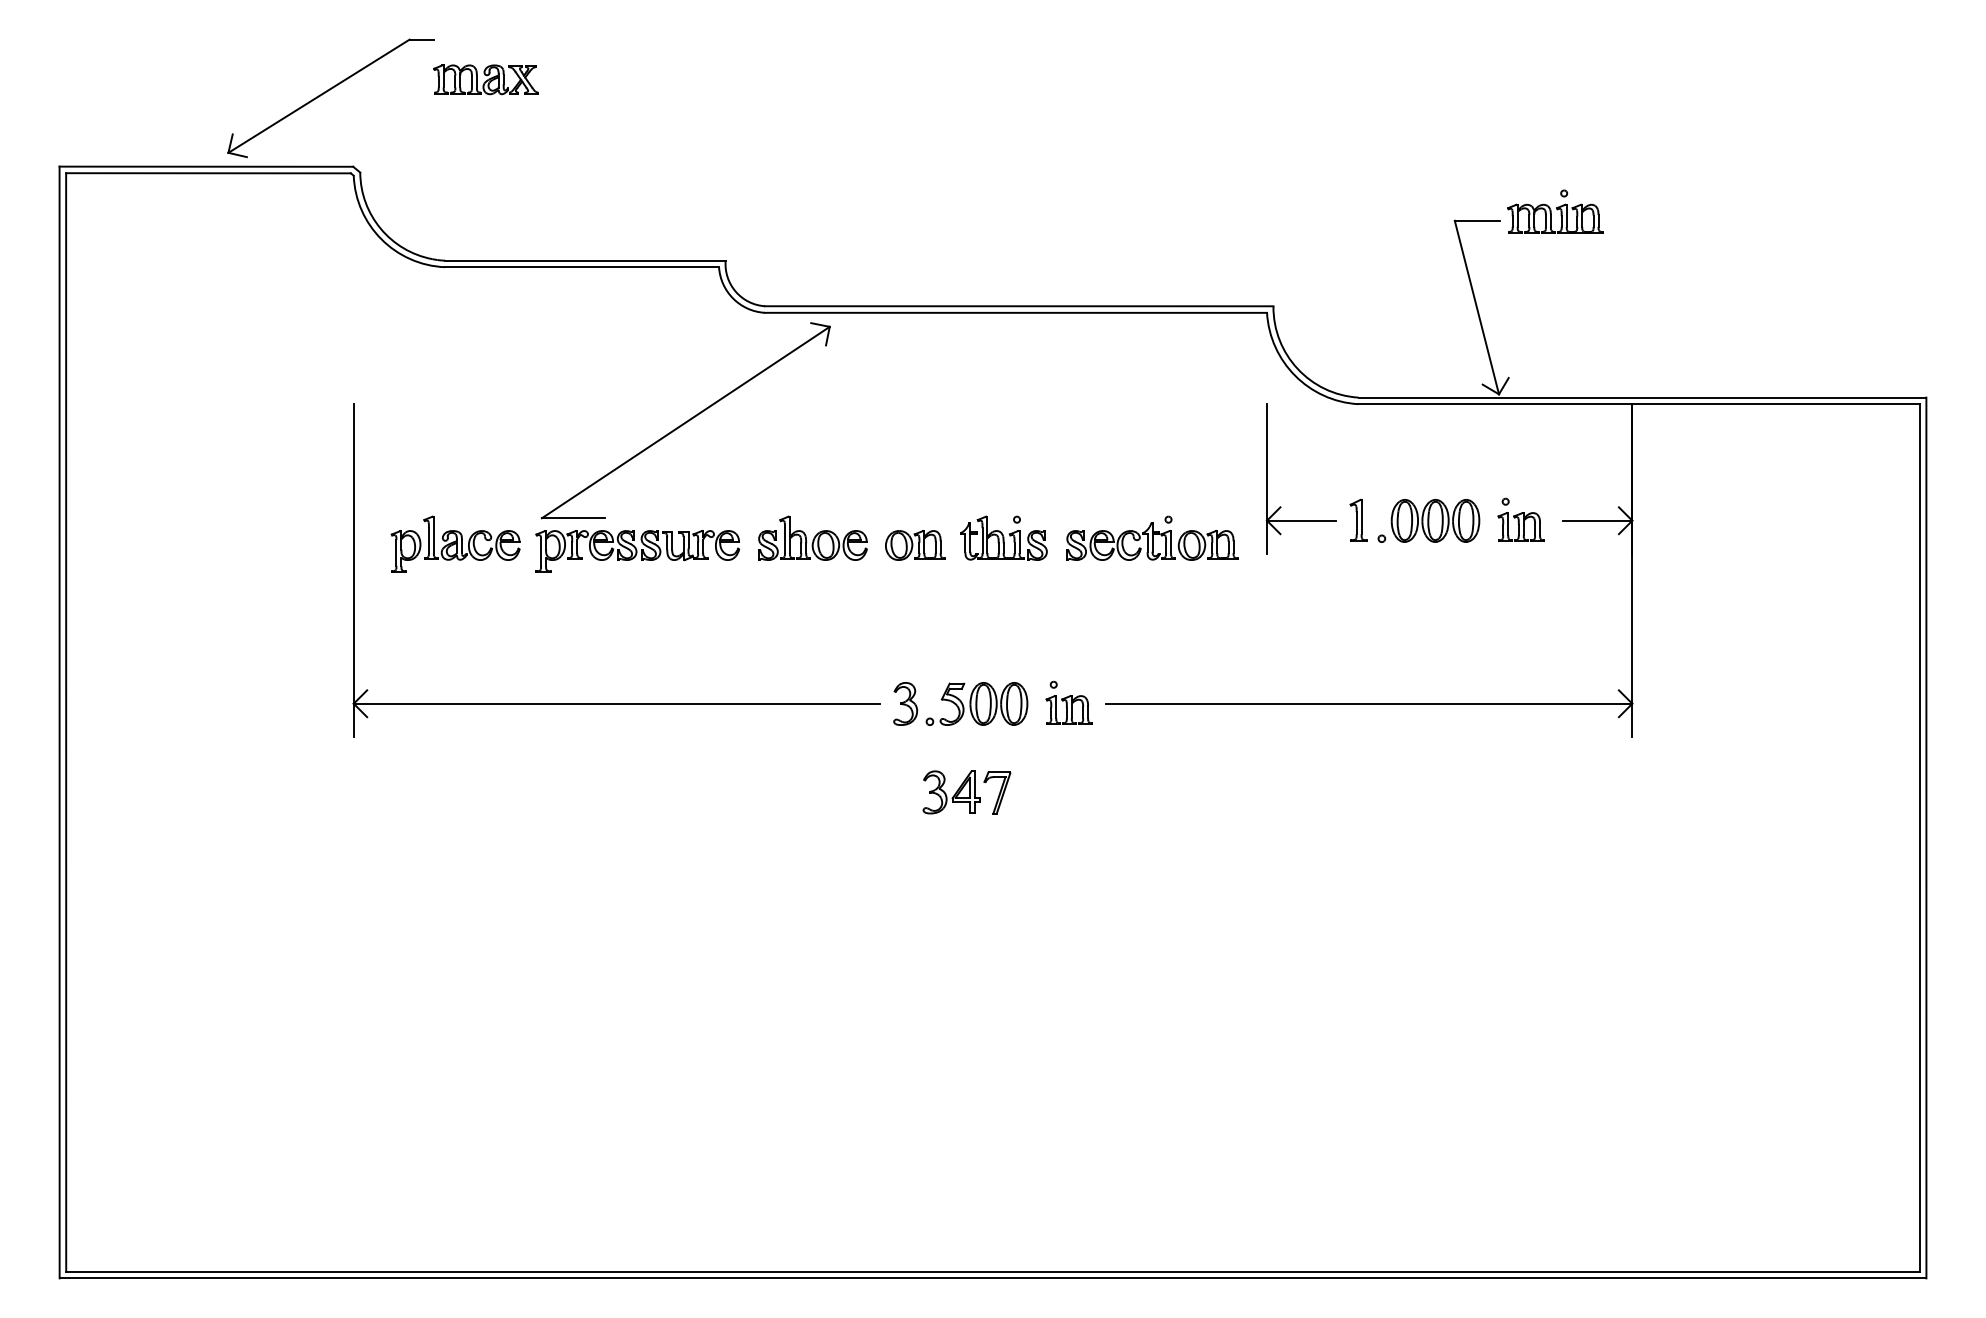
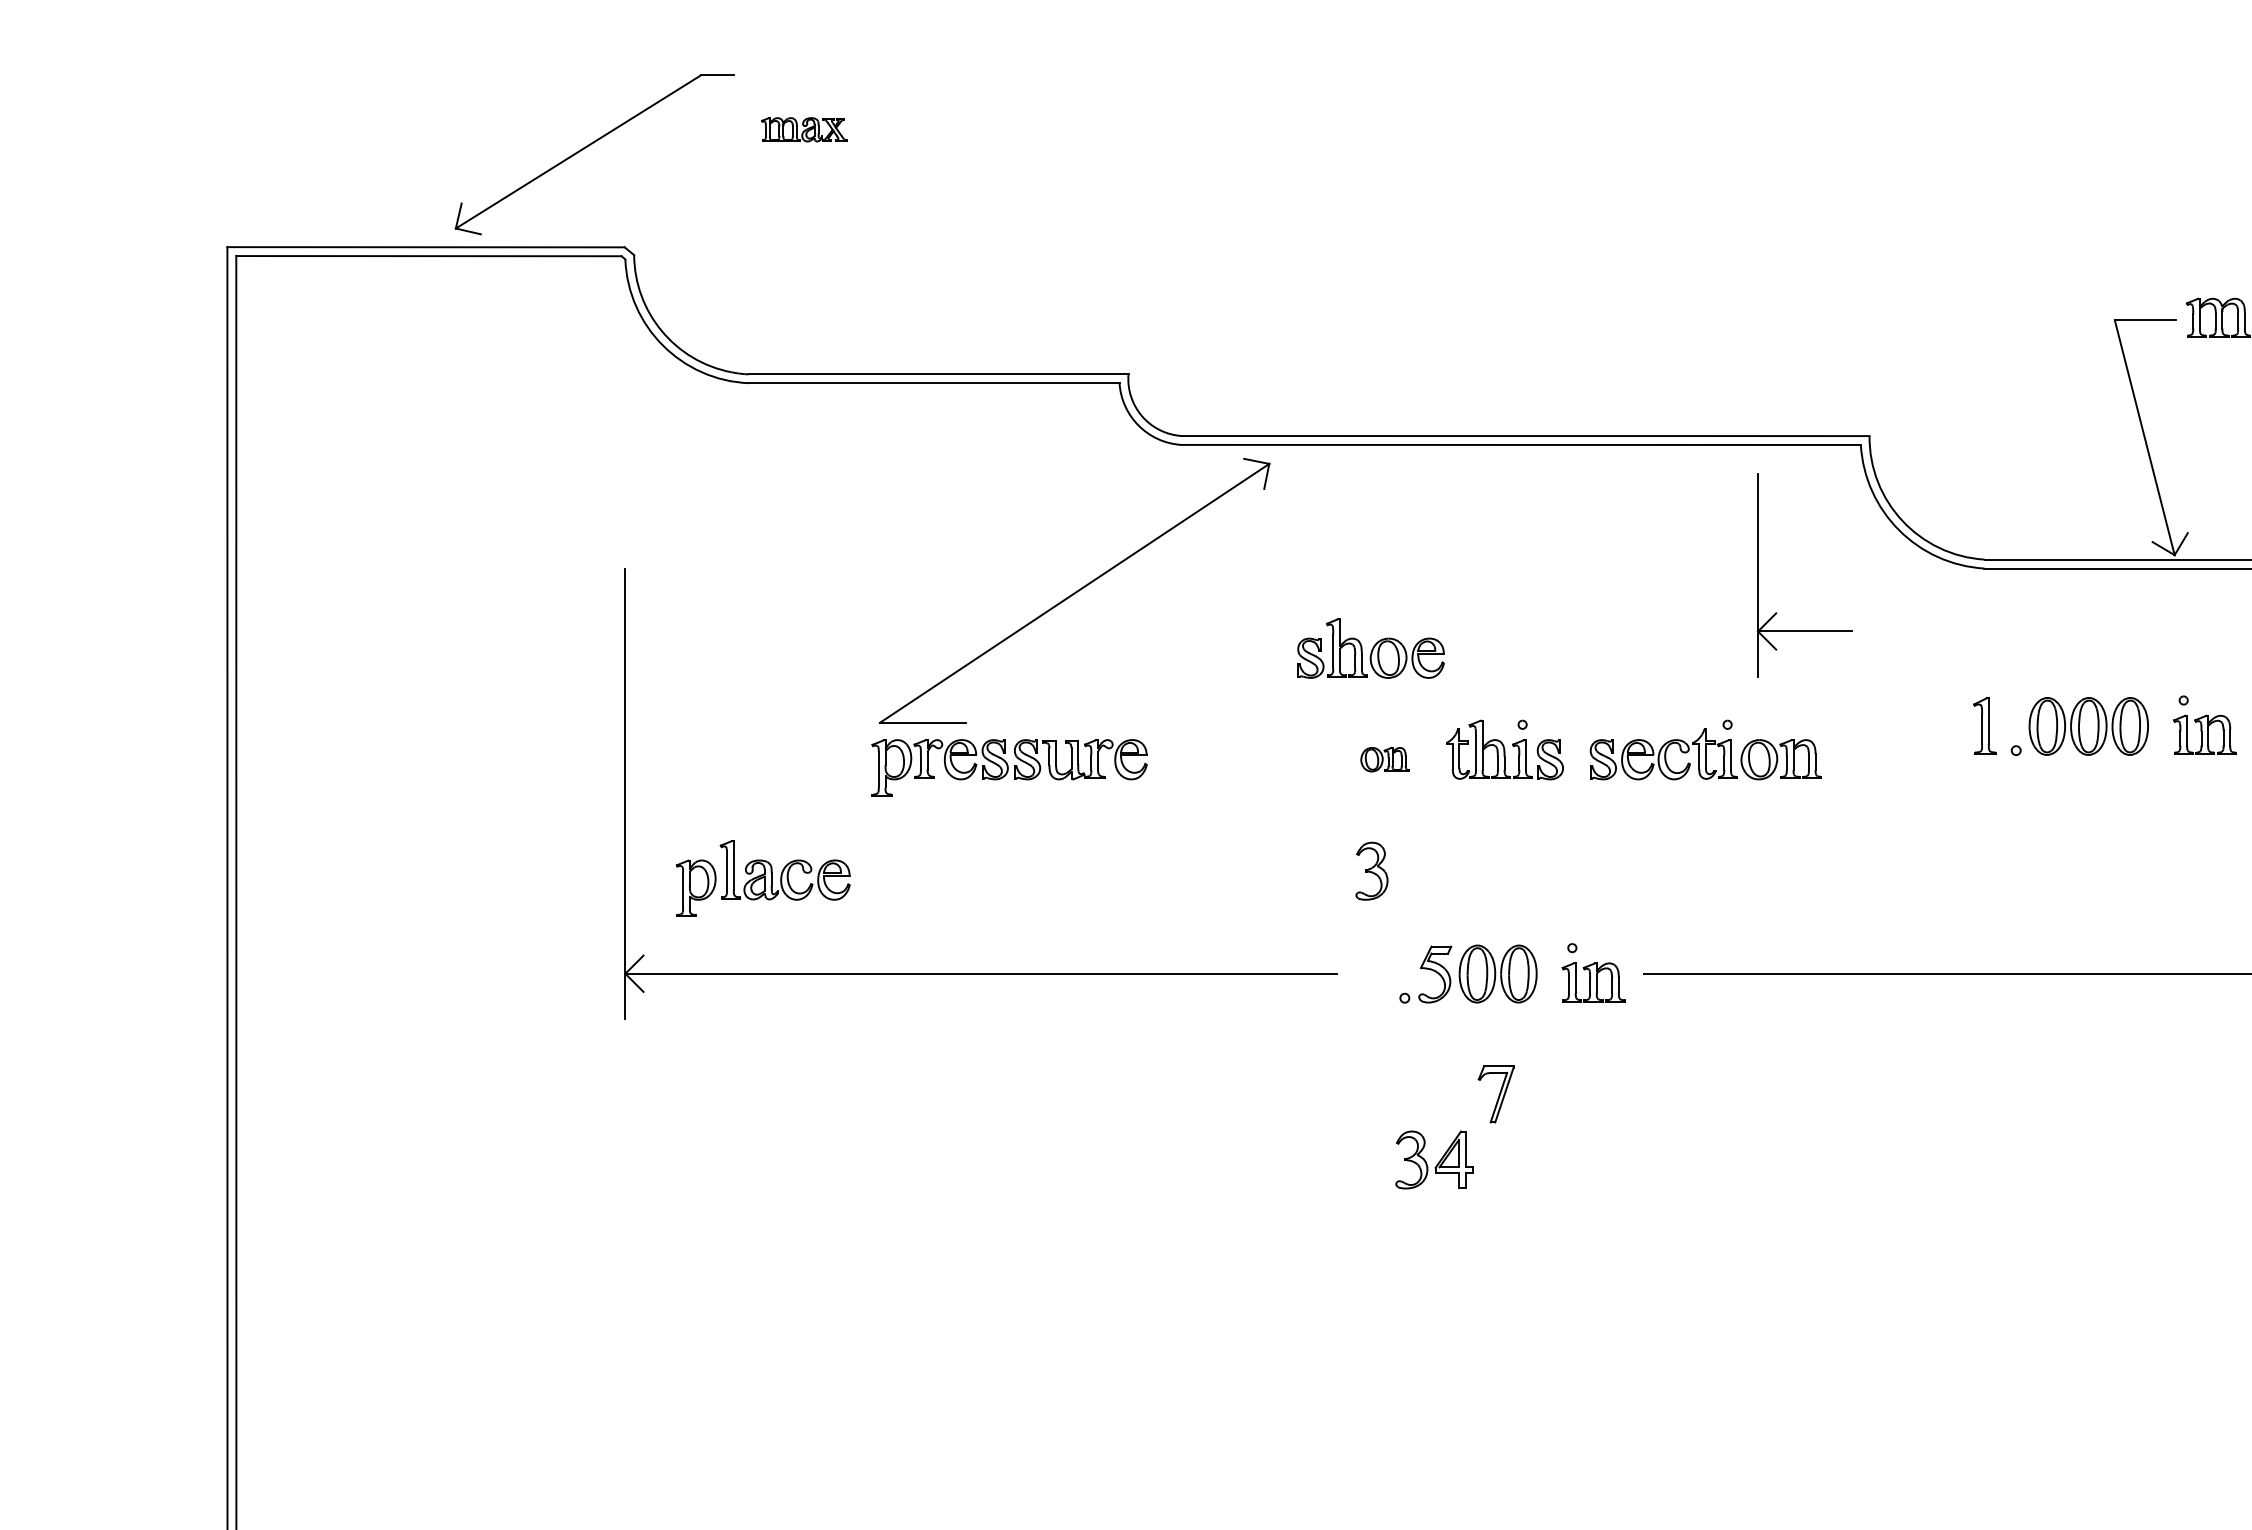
part: (485, 79) -> (803, 129), size x0.6
part: (1267, 478) -> (1758, 574), moved
part: (812, 537) -> (1370, 647), moved
part: (455, 543) -> (763, 877), moved
part: (915, 545) -> (1385, 759), size x0.6
part: (905, 703) -> (1371, 870), moved
part: (951, 792) -> (1434, 1160), moved

